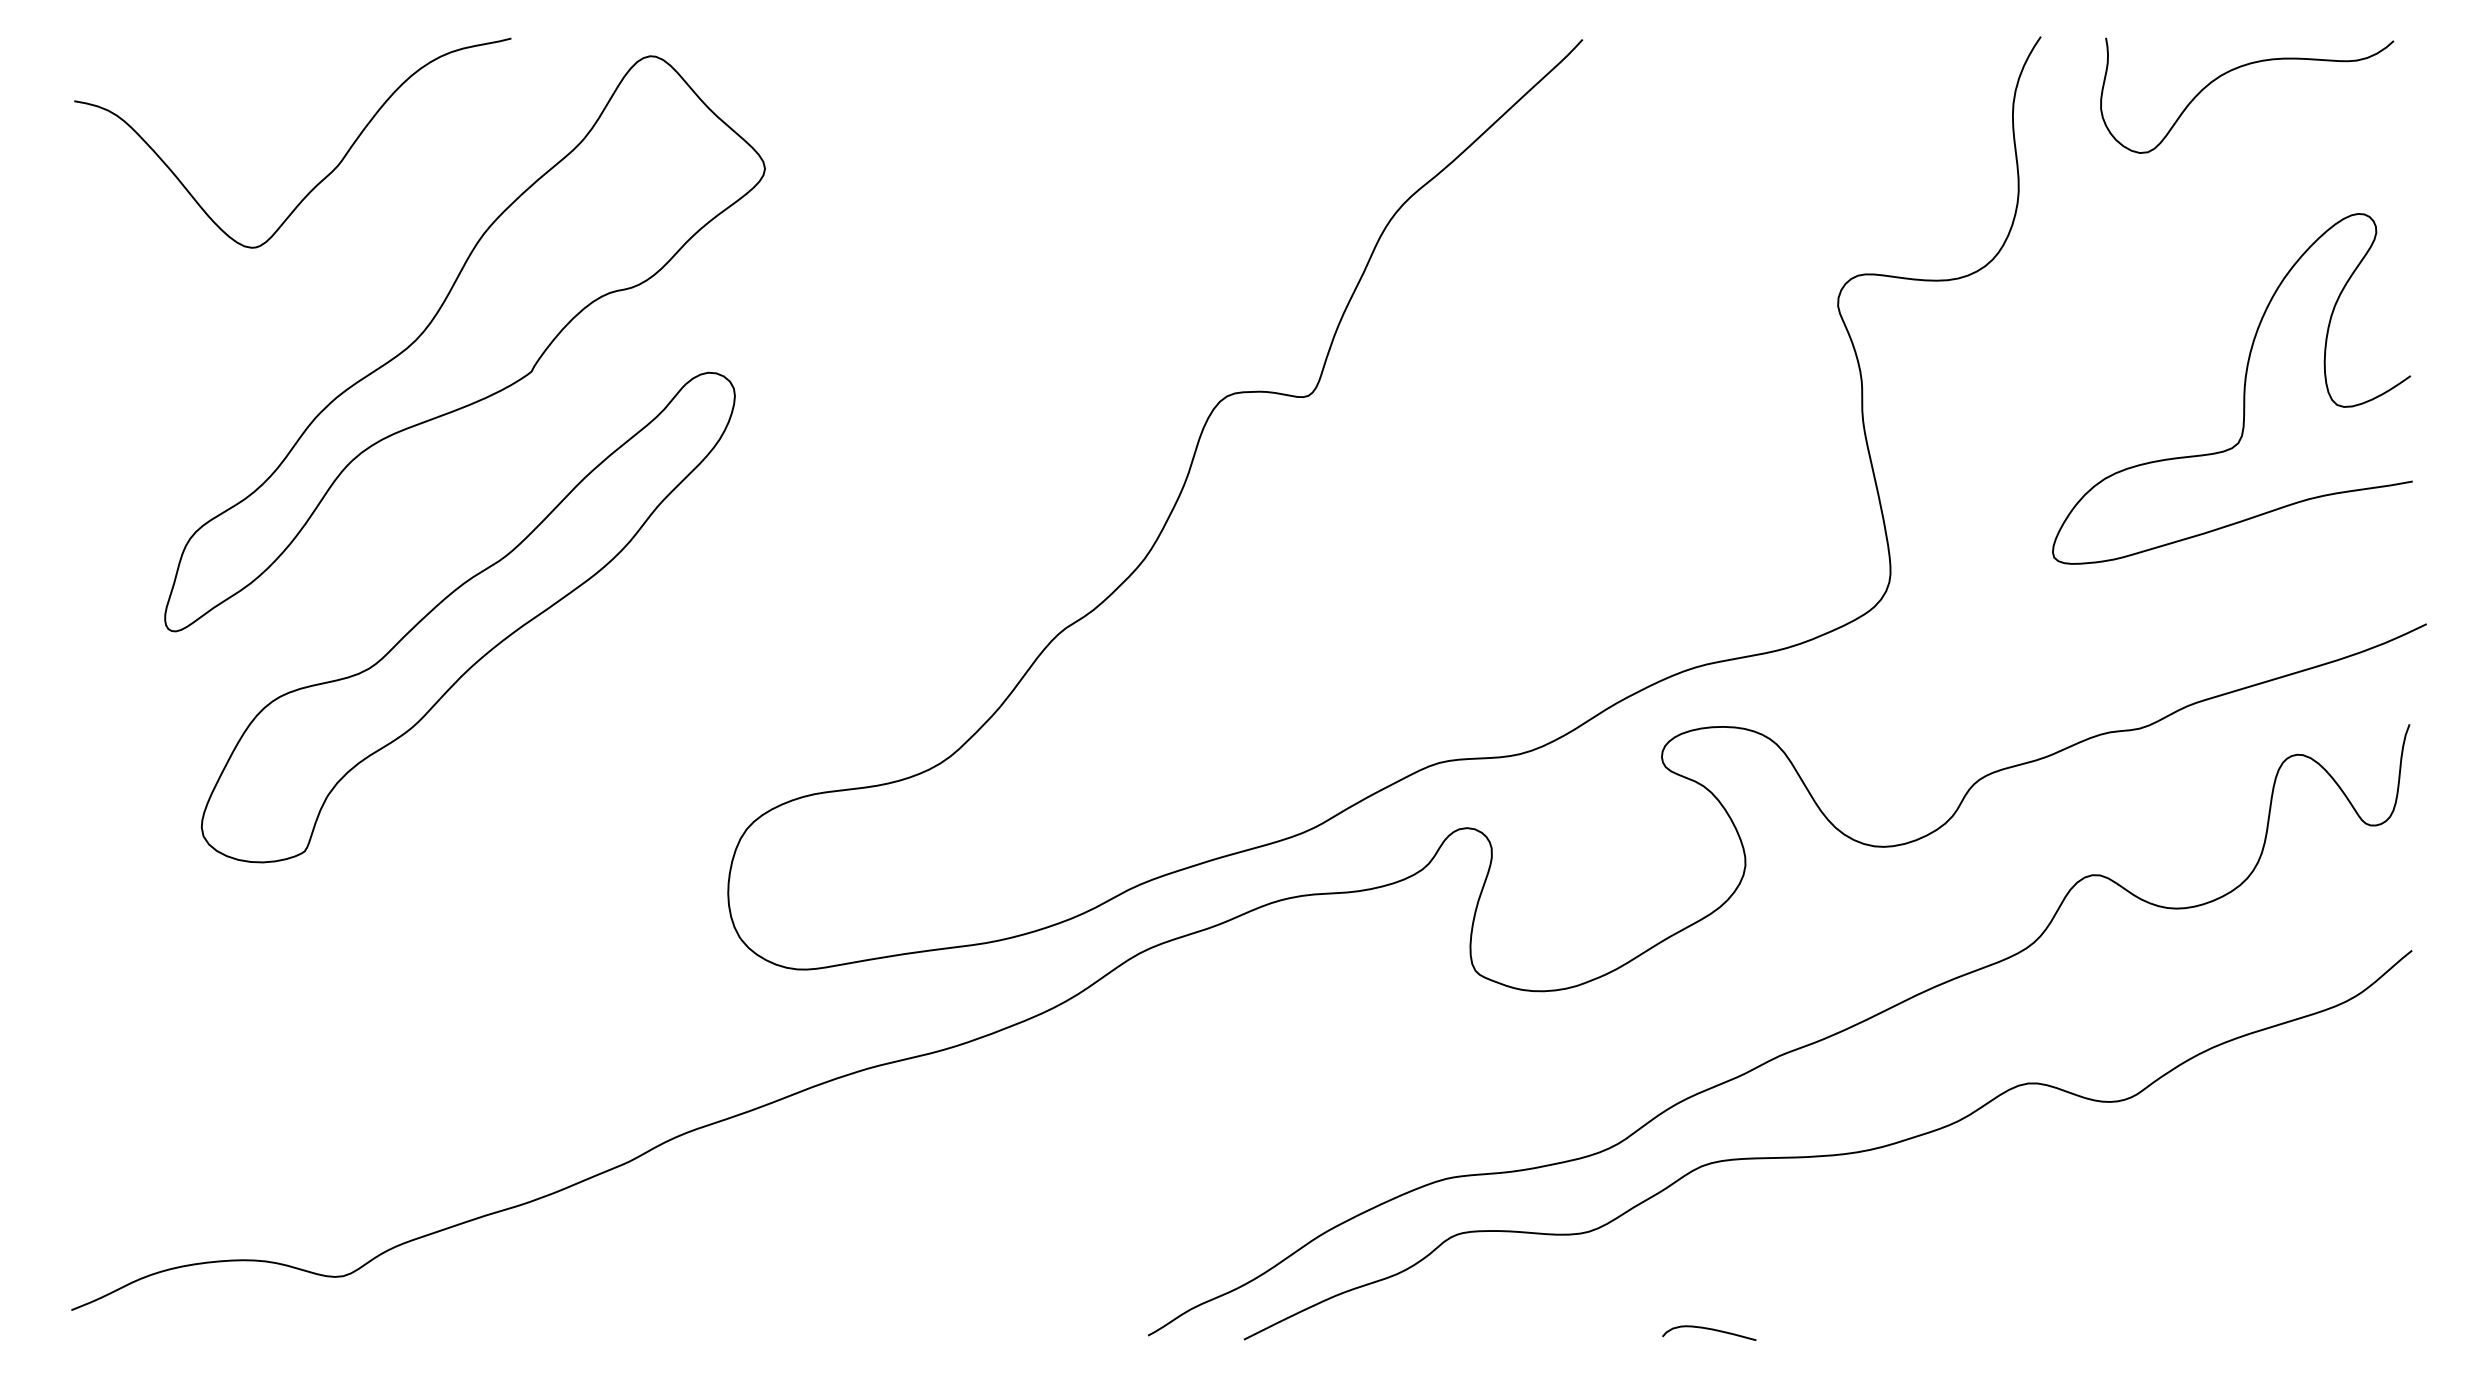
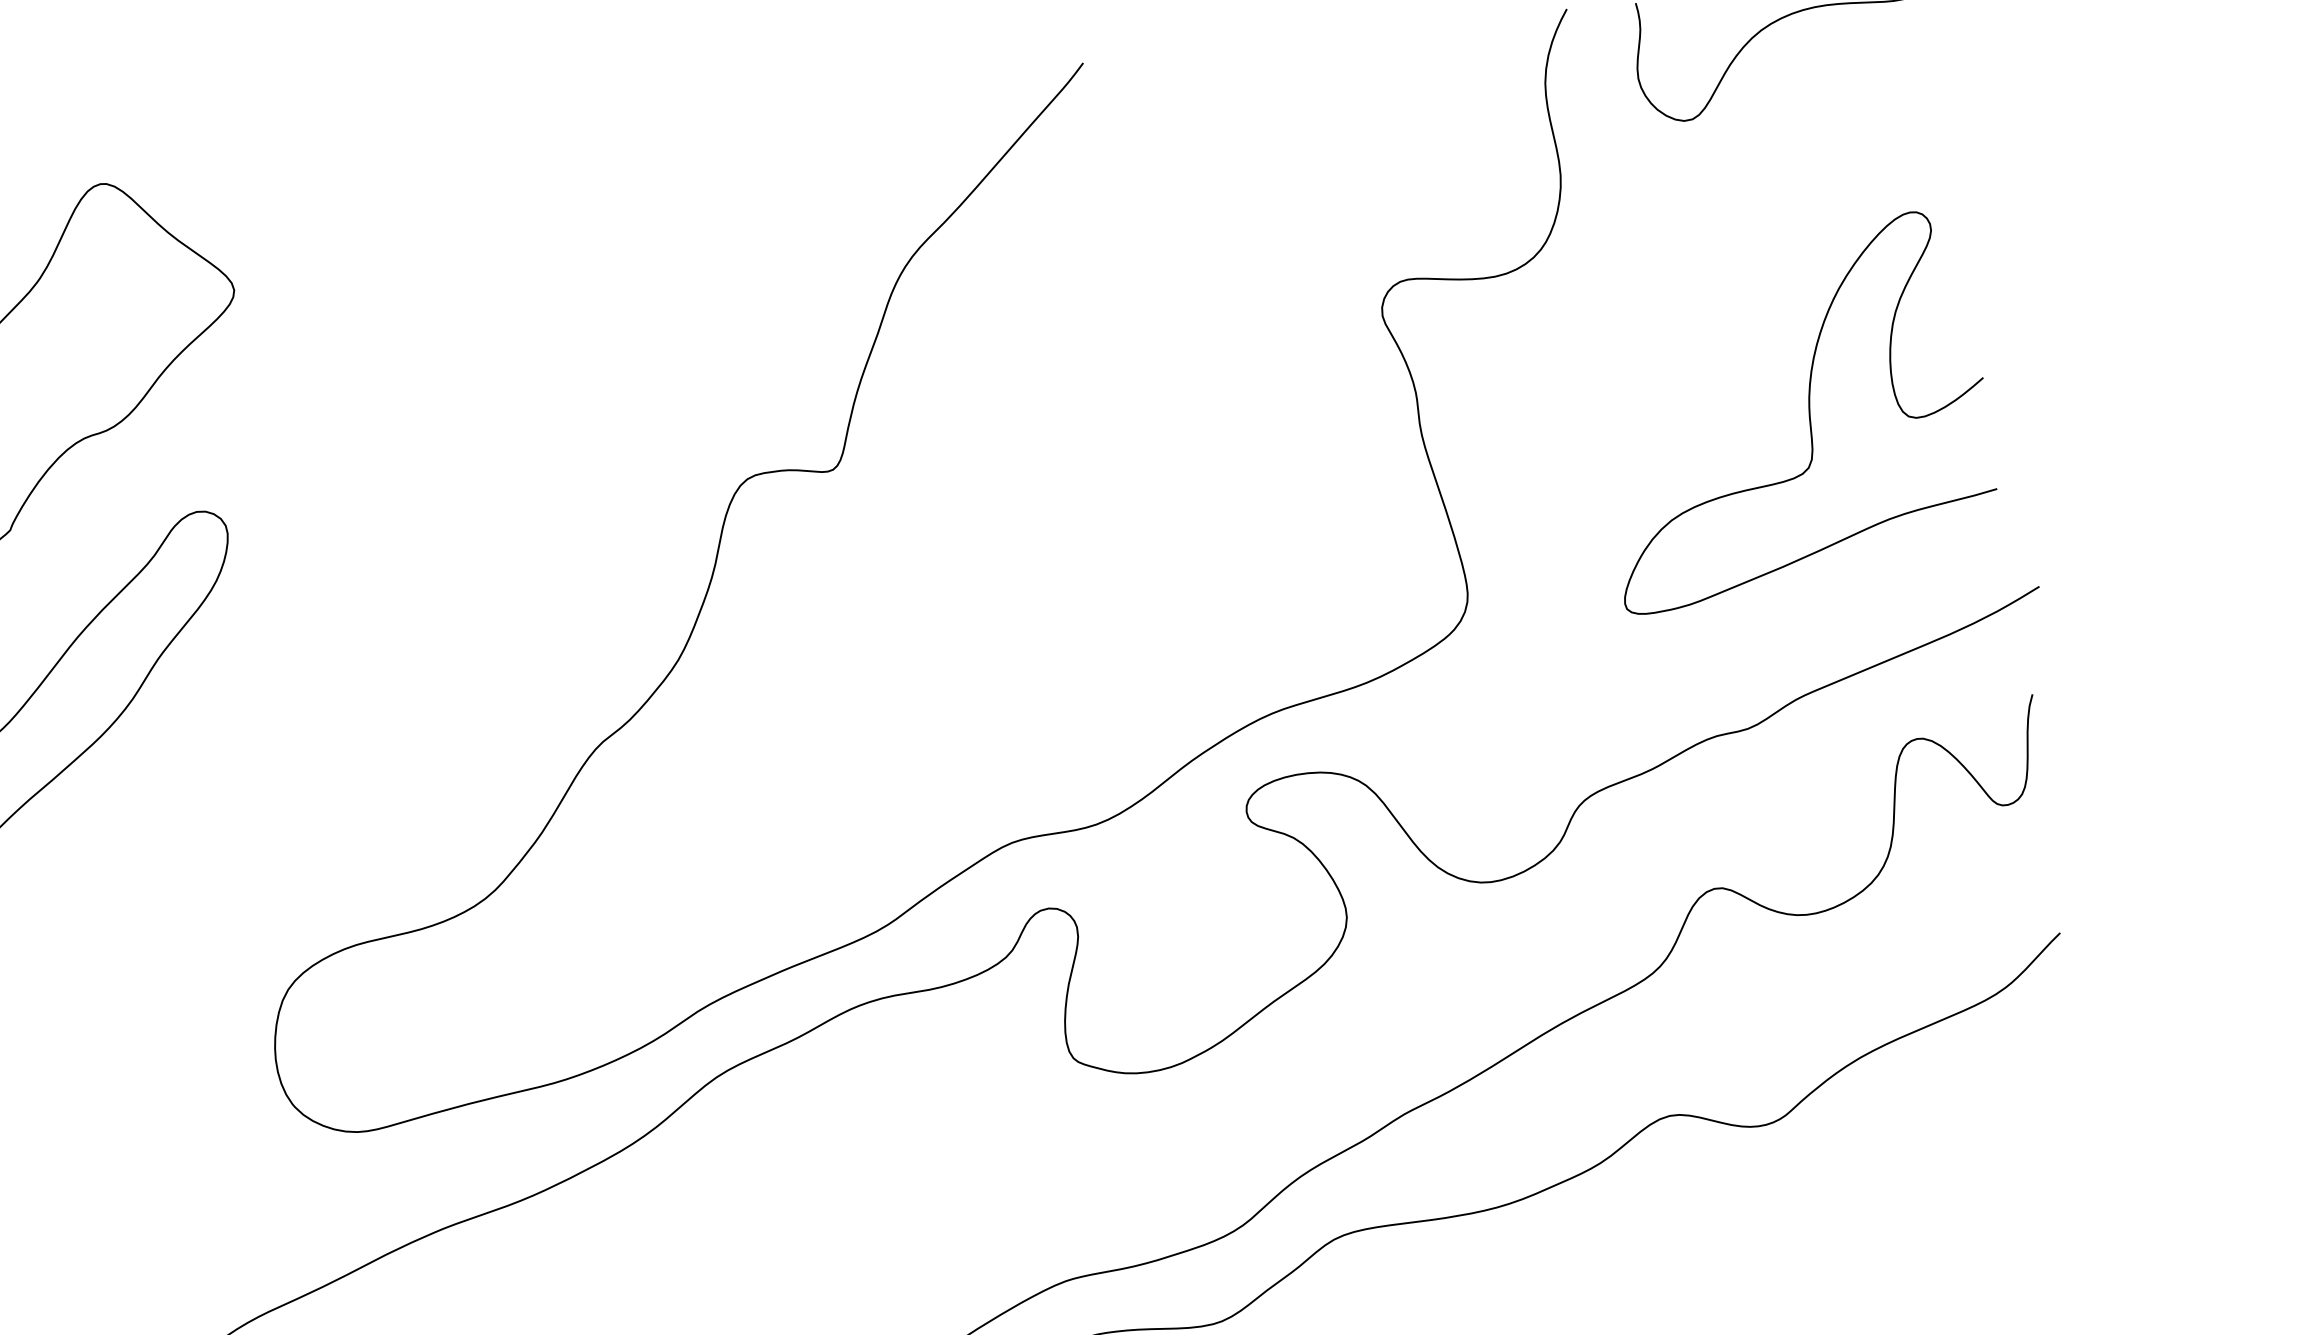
curve: (2243, 388) -> (1808, 409), moved

